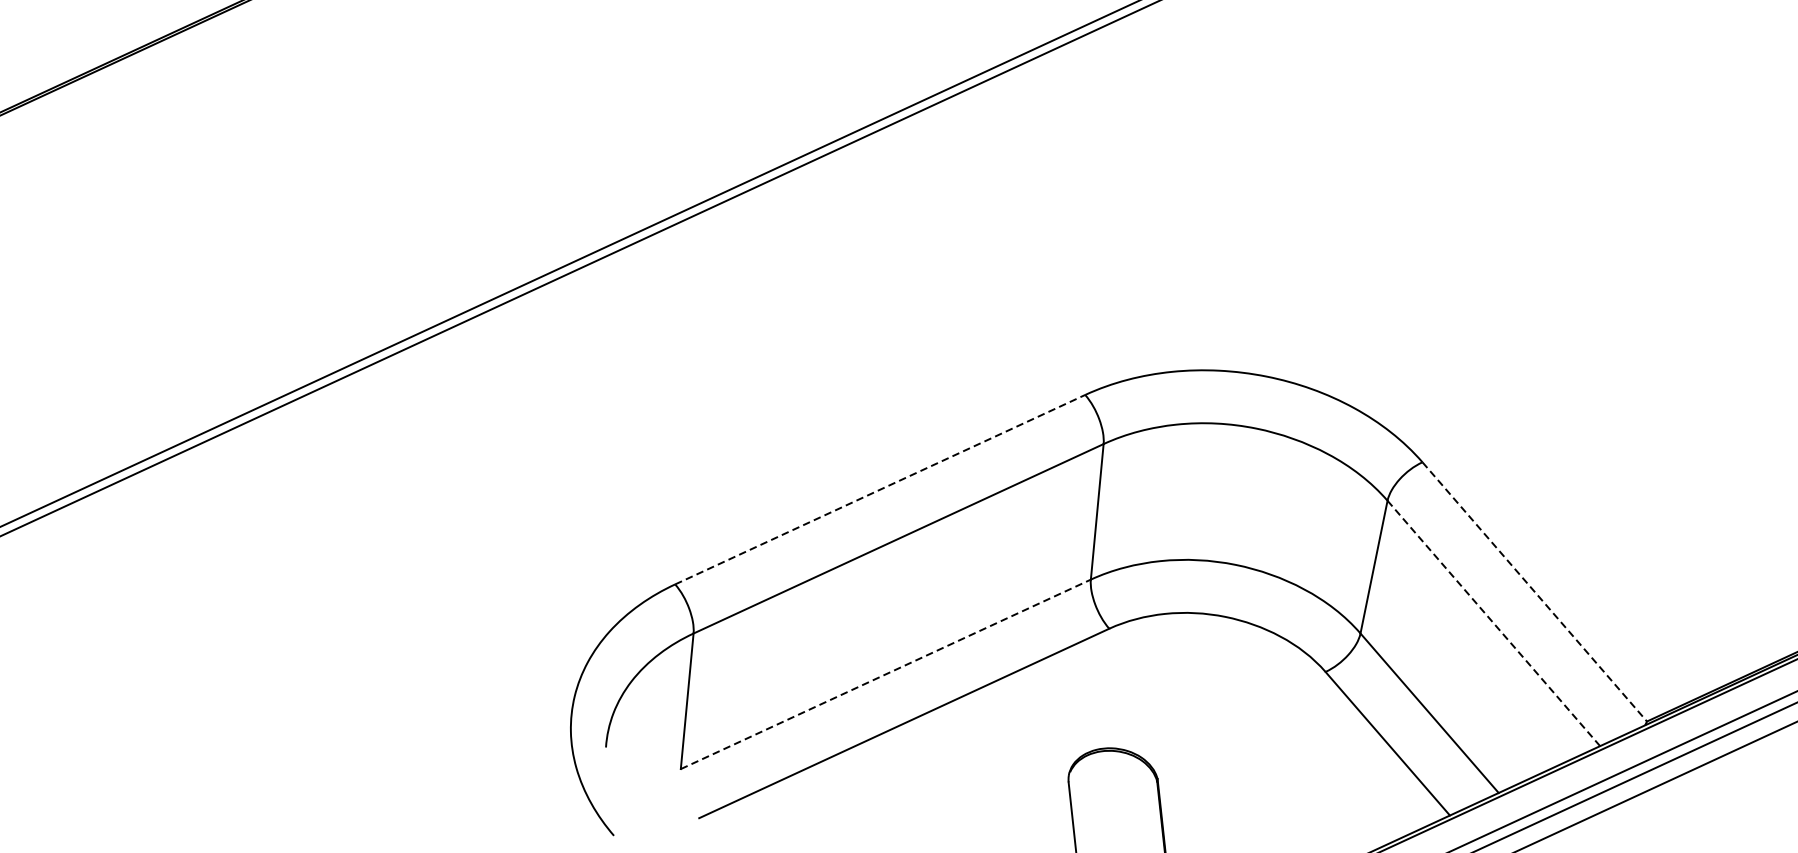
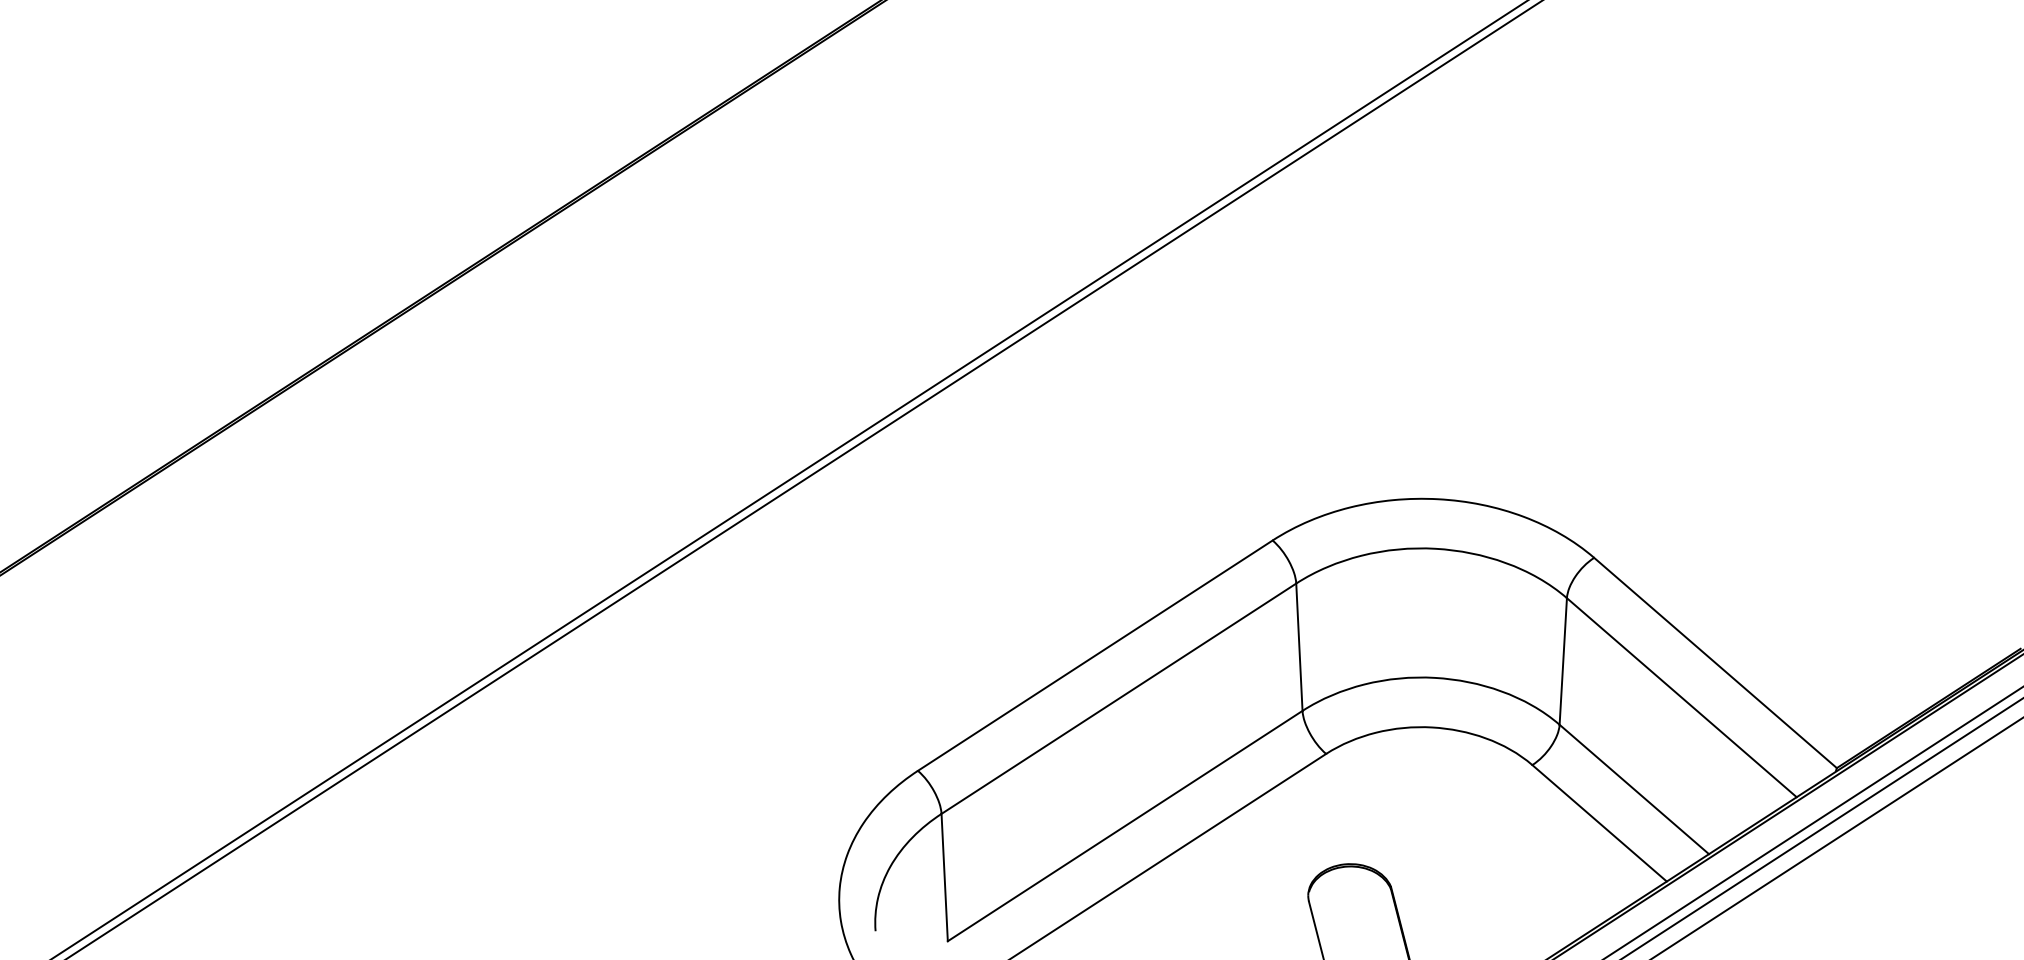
line: (880, 489) -> (1095, 655), dashed -> solid
line: (1534, 591) -> (1715, 662), dashed -> solid
line: (1493, 623) -> (1681, 697), dashed -> solid
line: (886, 673) -> (1125, 825), dashed -> solid

